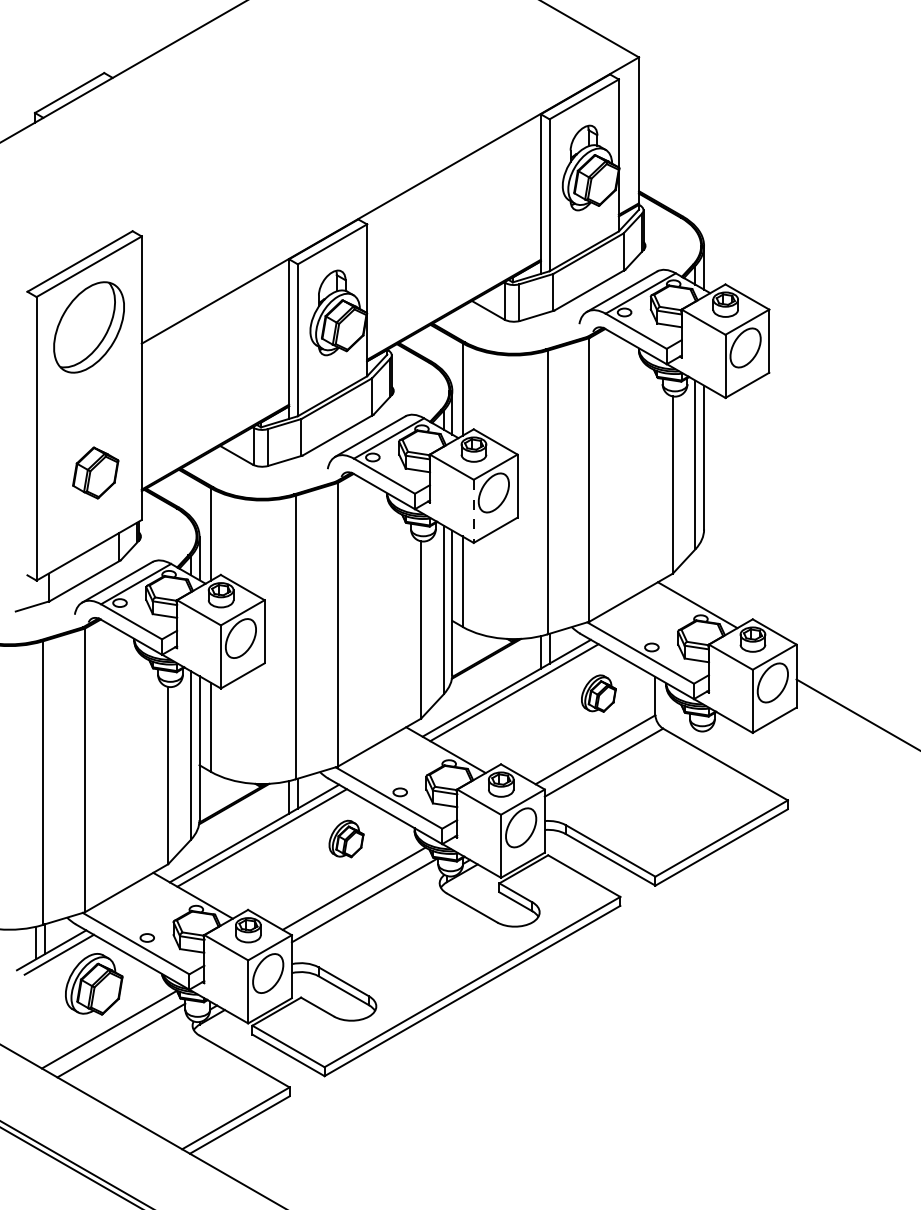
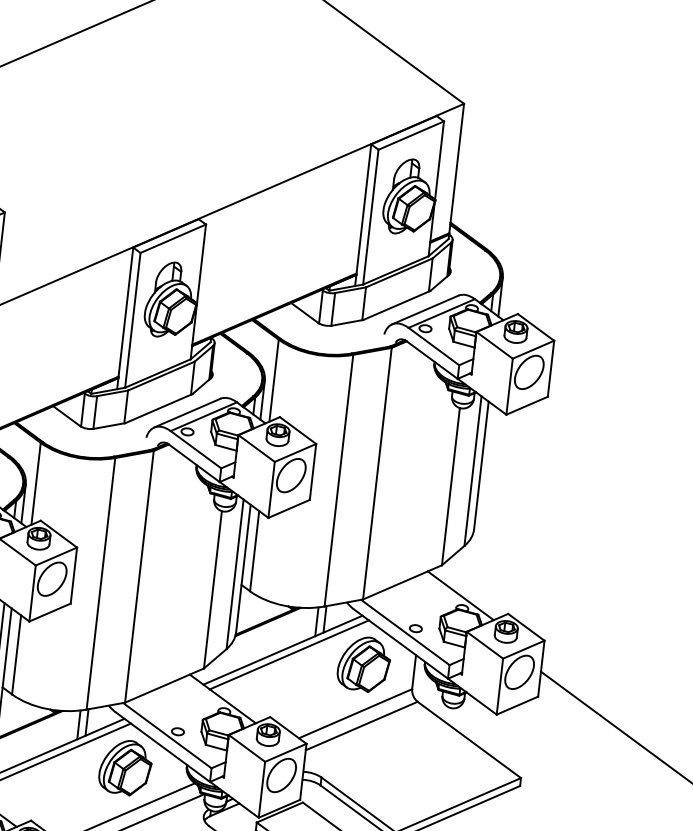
line: (473, 511) -> (271, 489), dashed -> solid
part: (598, 693) -> (363, 664), size x1.67
part: (346, 838) -> (125, 767), size x1.67

